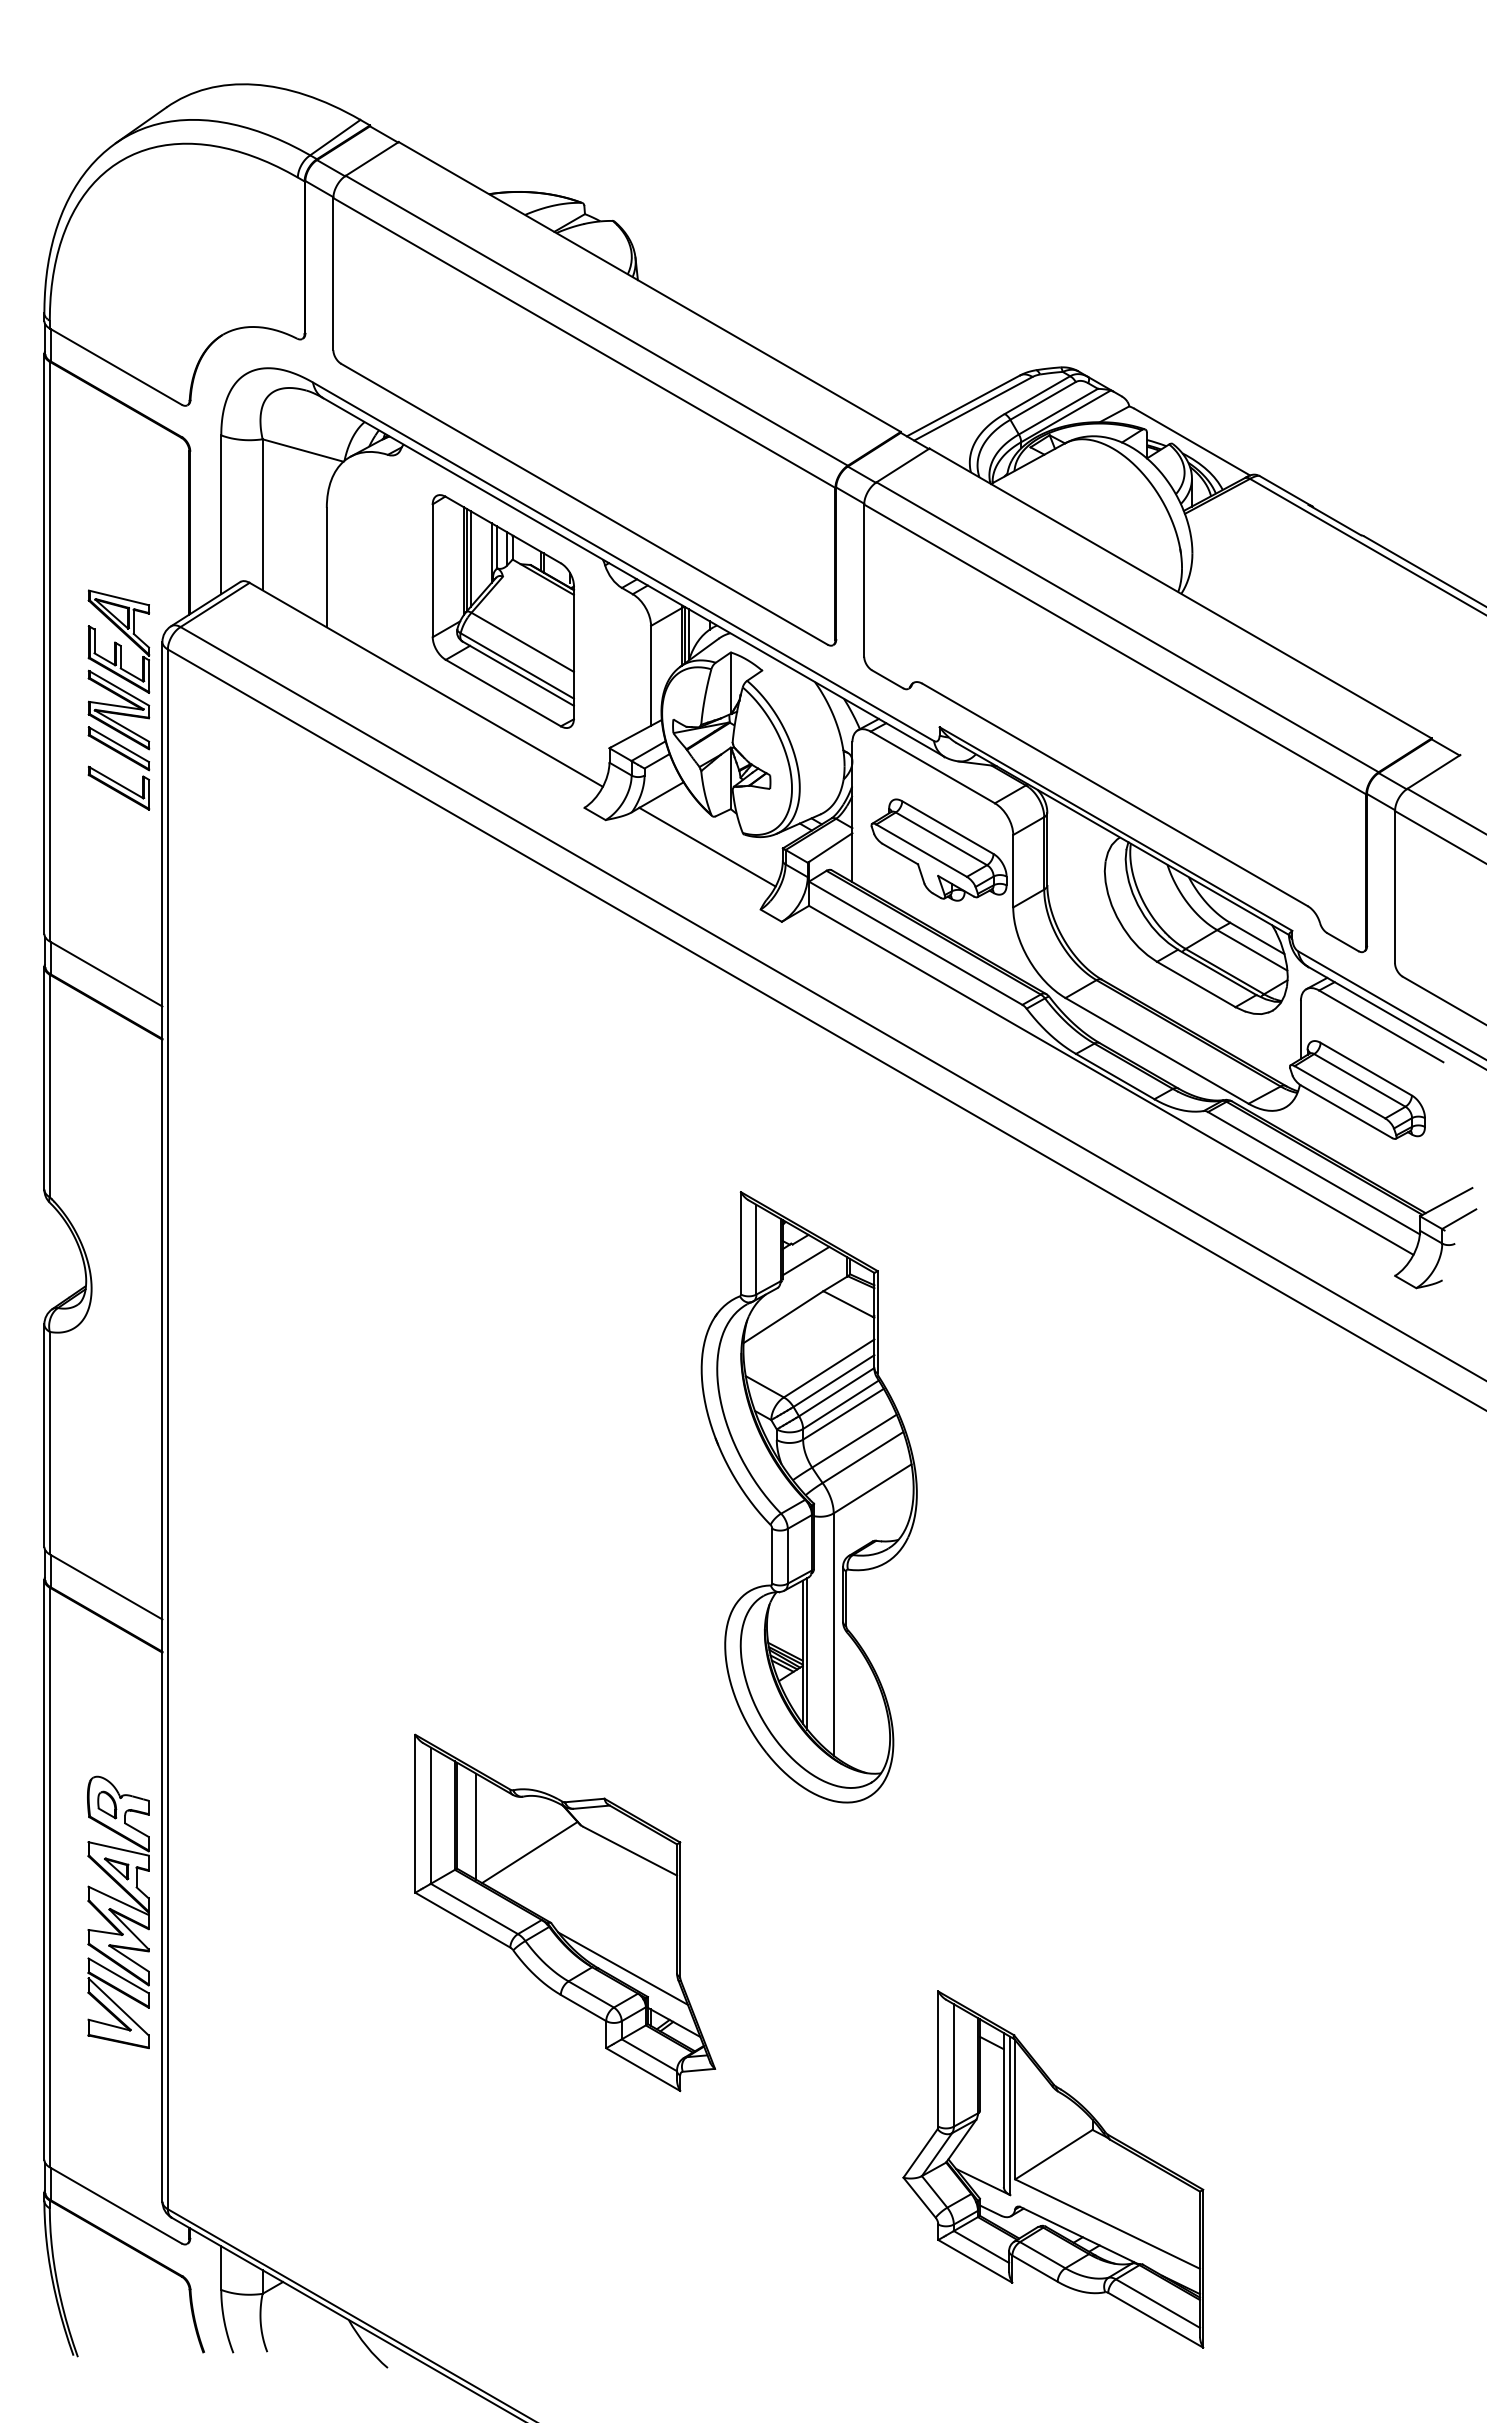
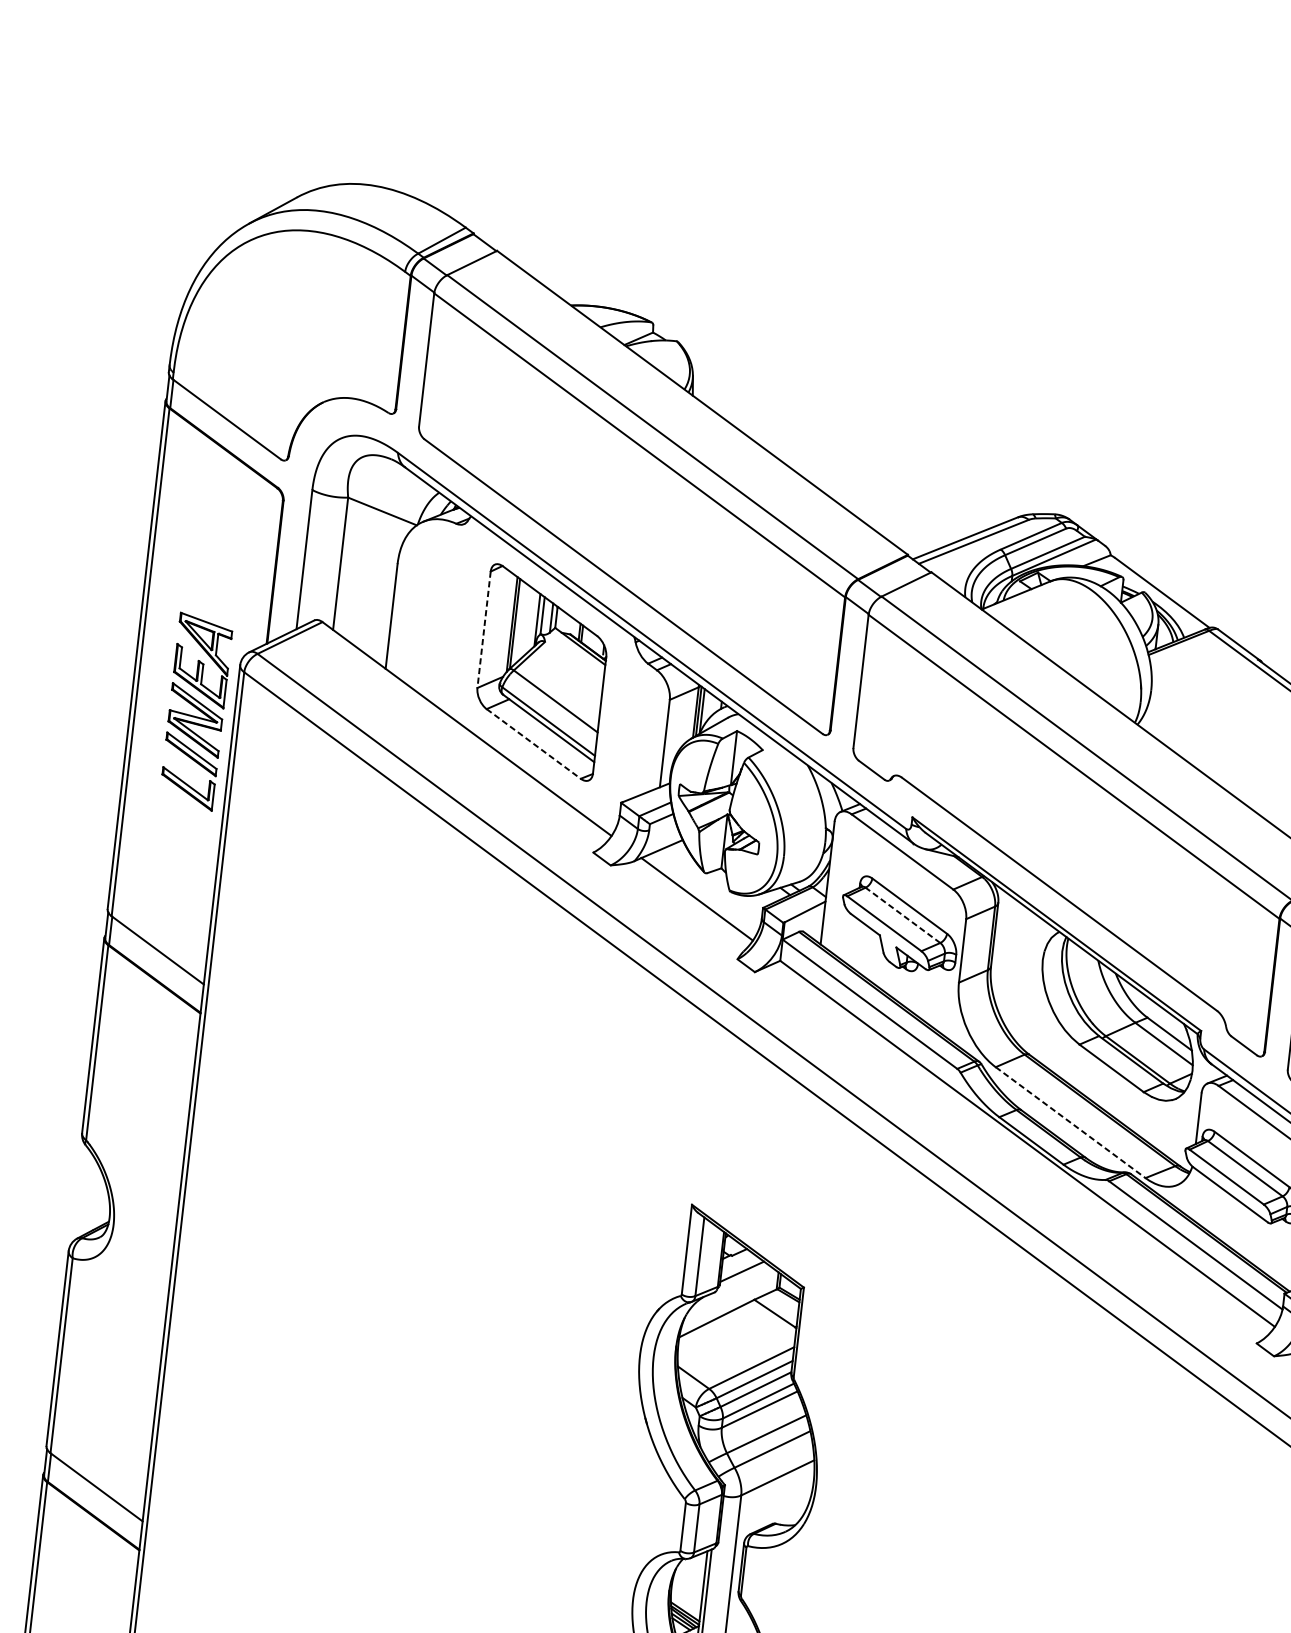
line: (470, 558) -> (518, 622), removed
line: (432, 571) -> (483, 630), solid -> dashed
line: (503, 693) -> (533, 744), solid -> dashed
line: (941, 838) -> (903, 915), solid -> dashed
line: (1157, 1050) -> (1071, 1122), solid -> dashed

